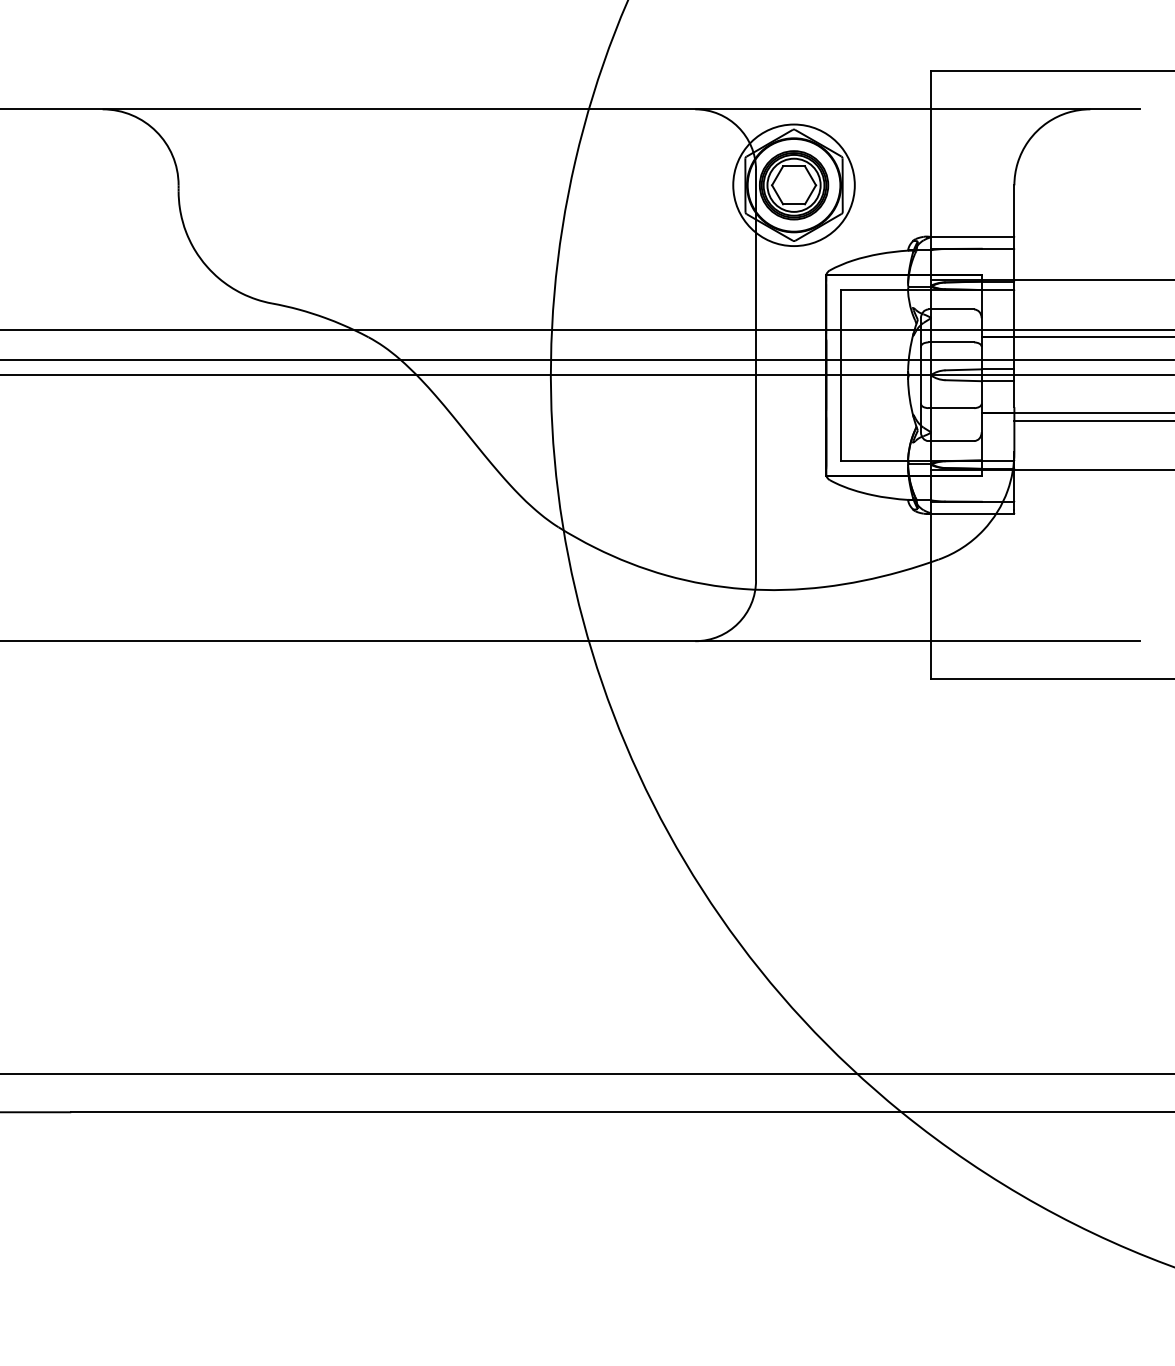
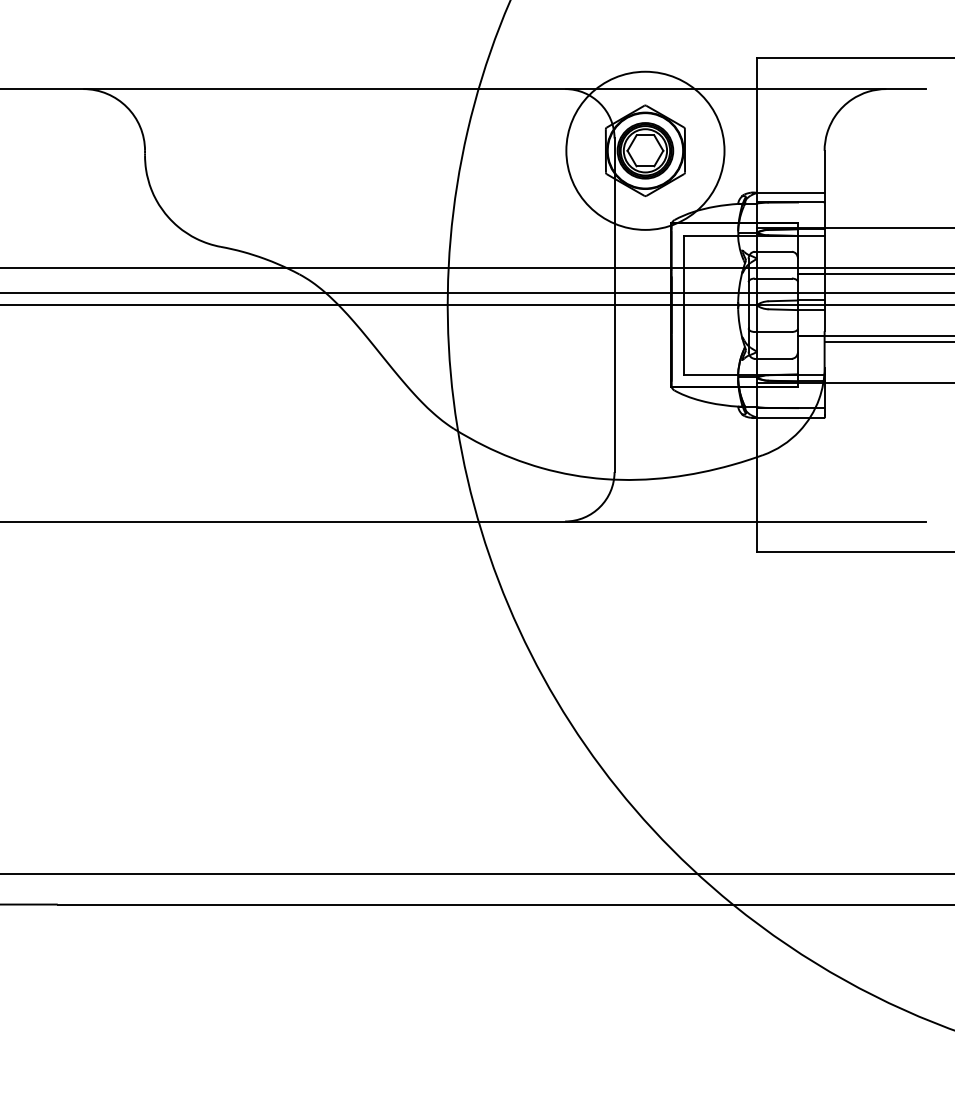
circle: (793, 185) -> (644, 150), size x1.6

